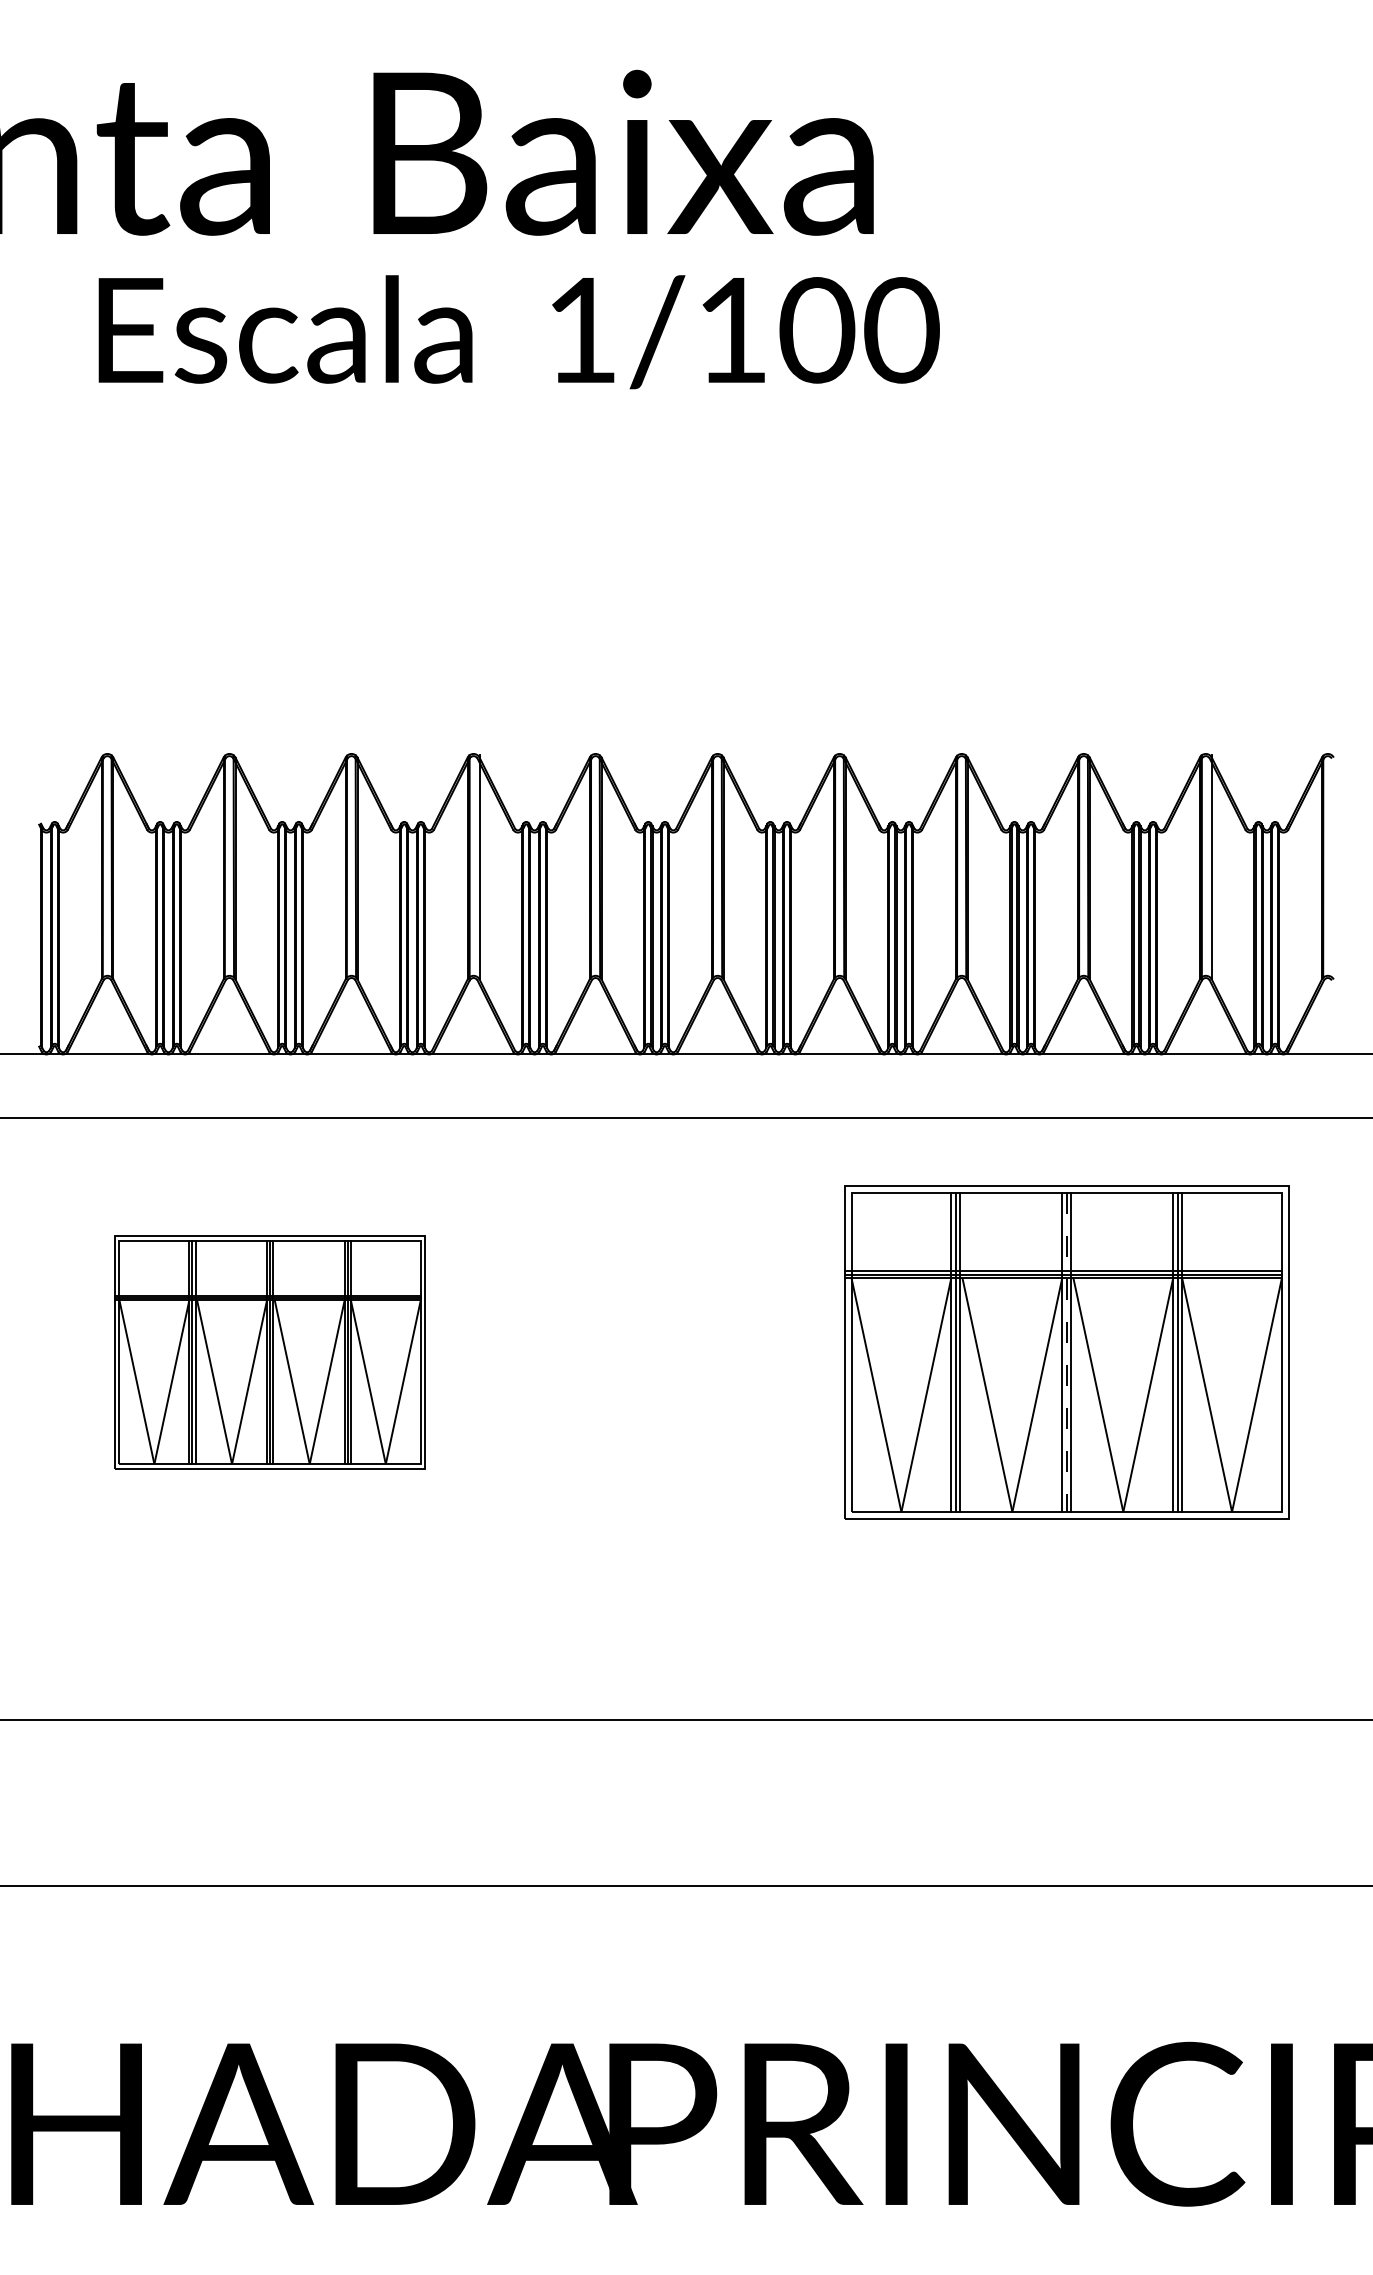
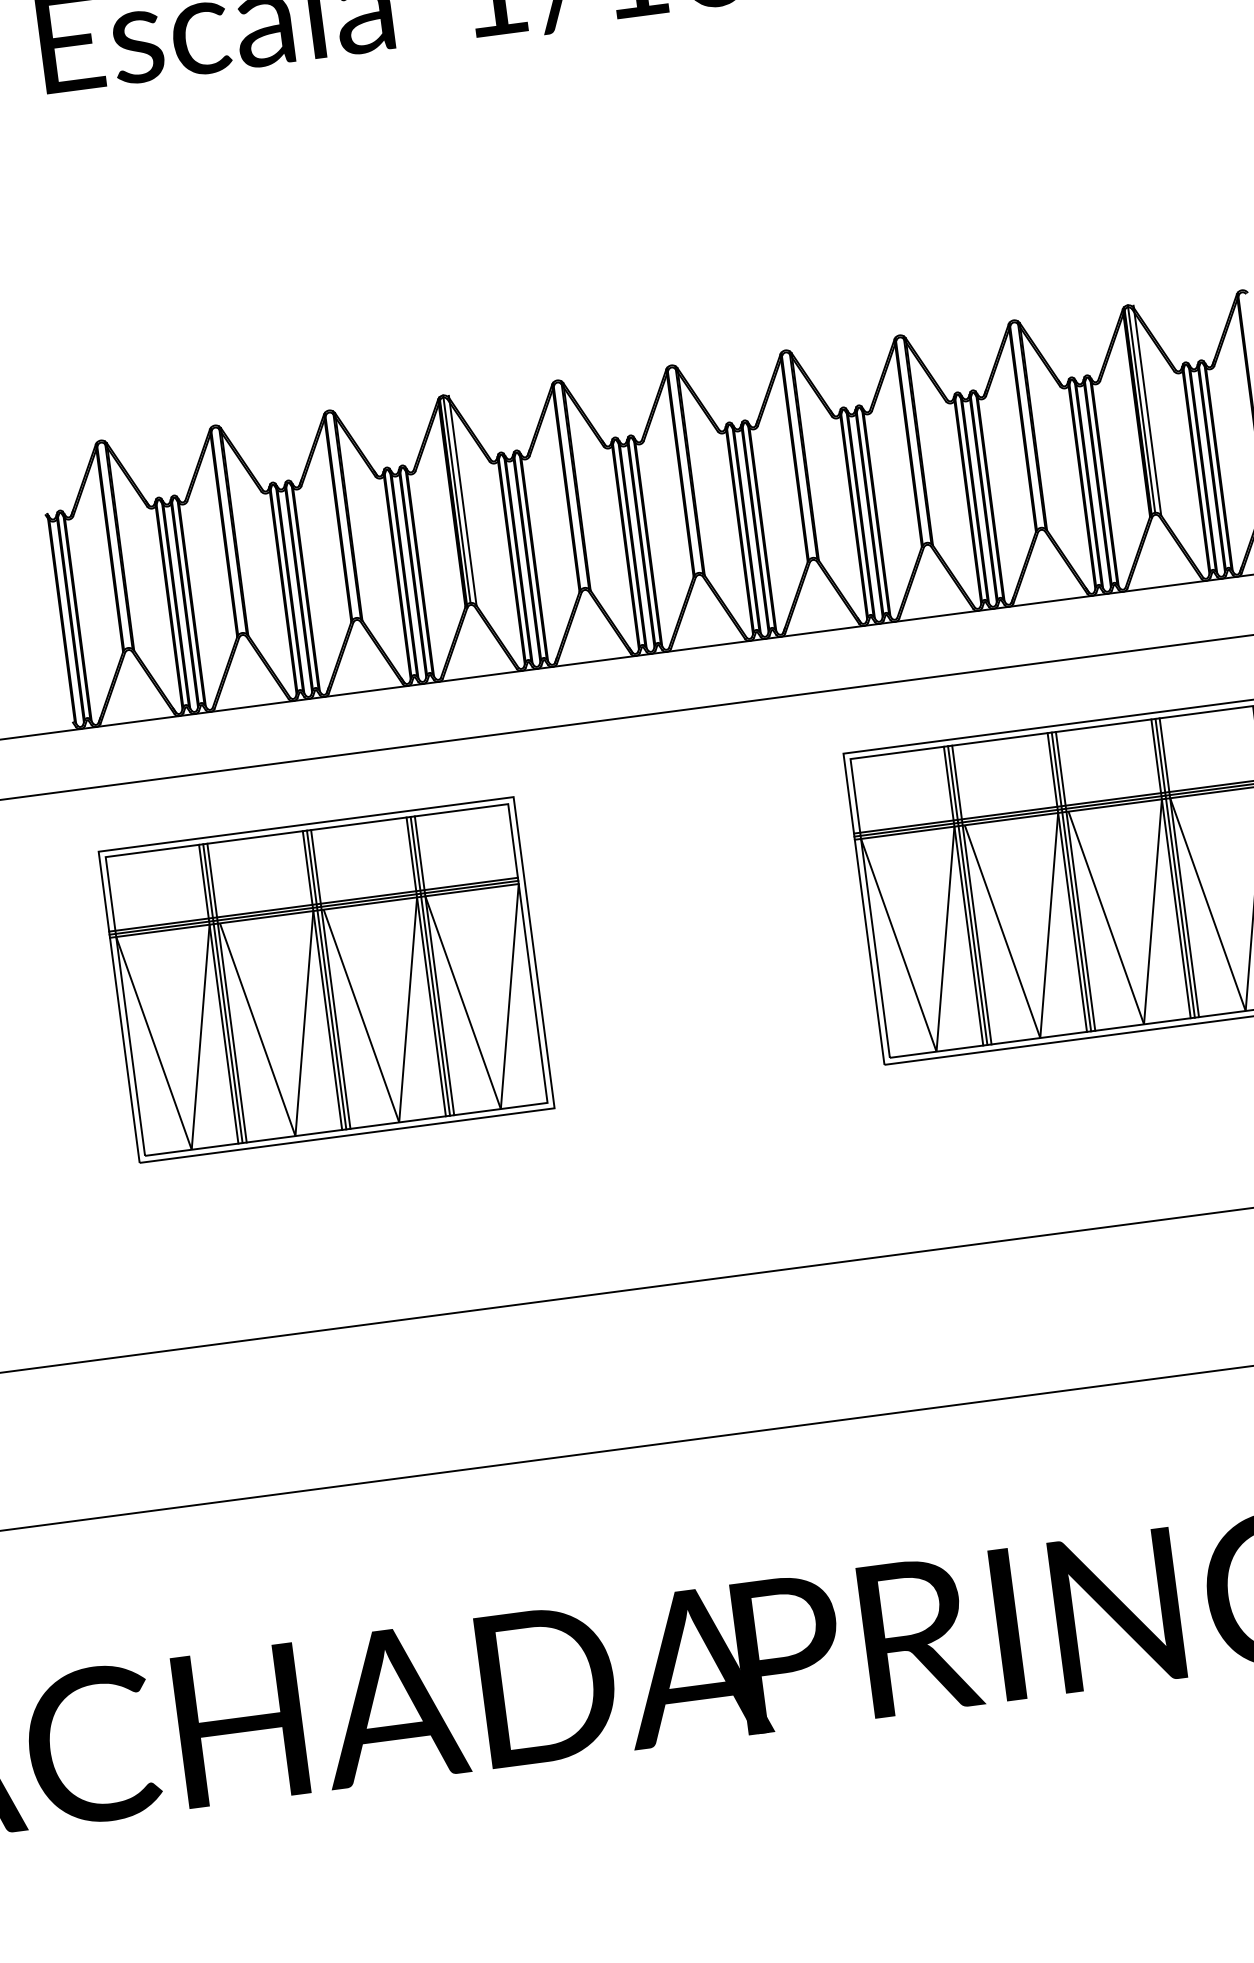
line: (473, 864) -> (456, 498), added
line: (1205, 864) -> (1141, 408), added
part: (269, 1352) -> (326, 980), size x1.43
line: (1066, 1352) -> (1071, 882), dashed -> solid

